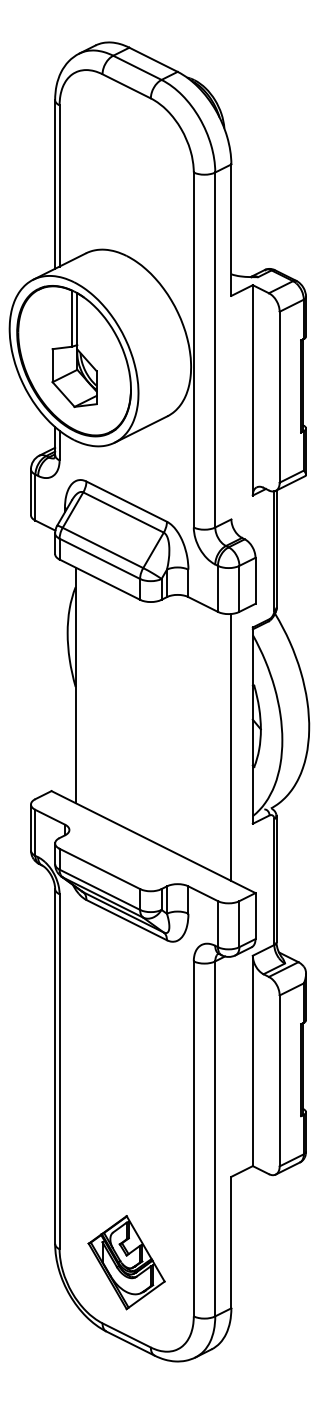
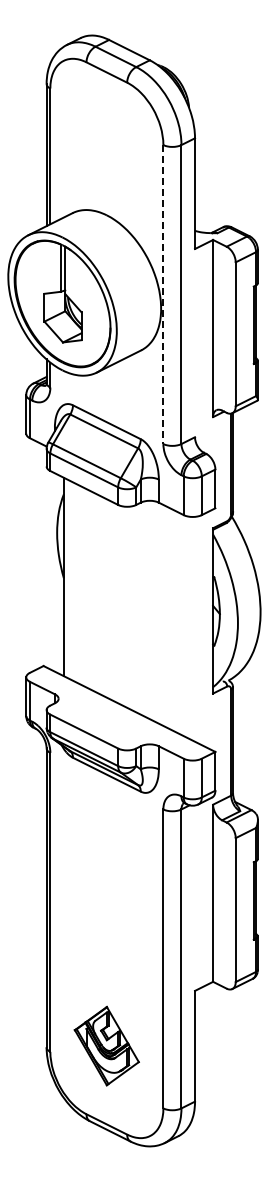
line: (193, 351) -> (163, 295), solid -> dashed
line: (231, 746) -> (195, 628), removed
part: (126, 1261) -> (106, 1045), moved

